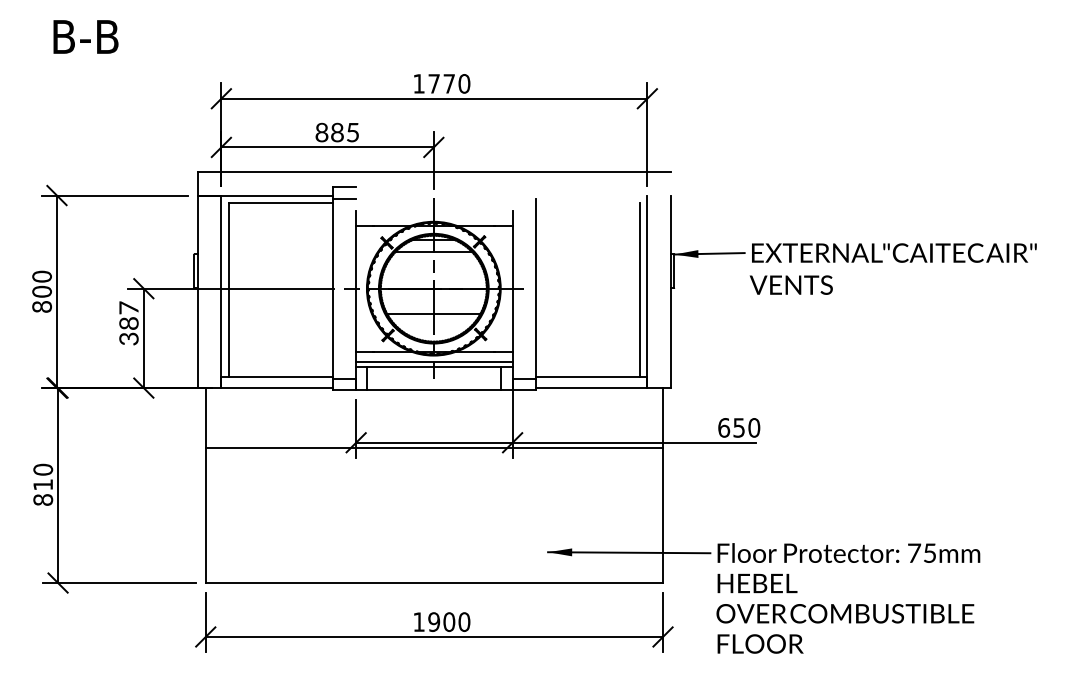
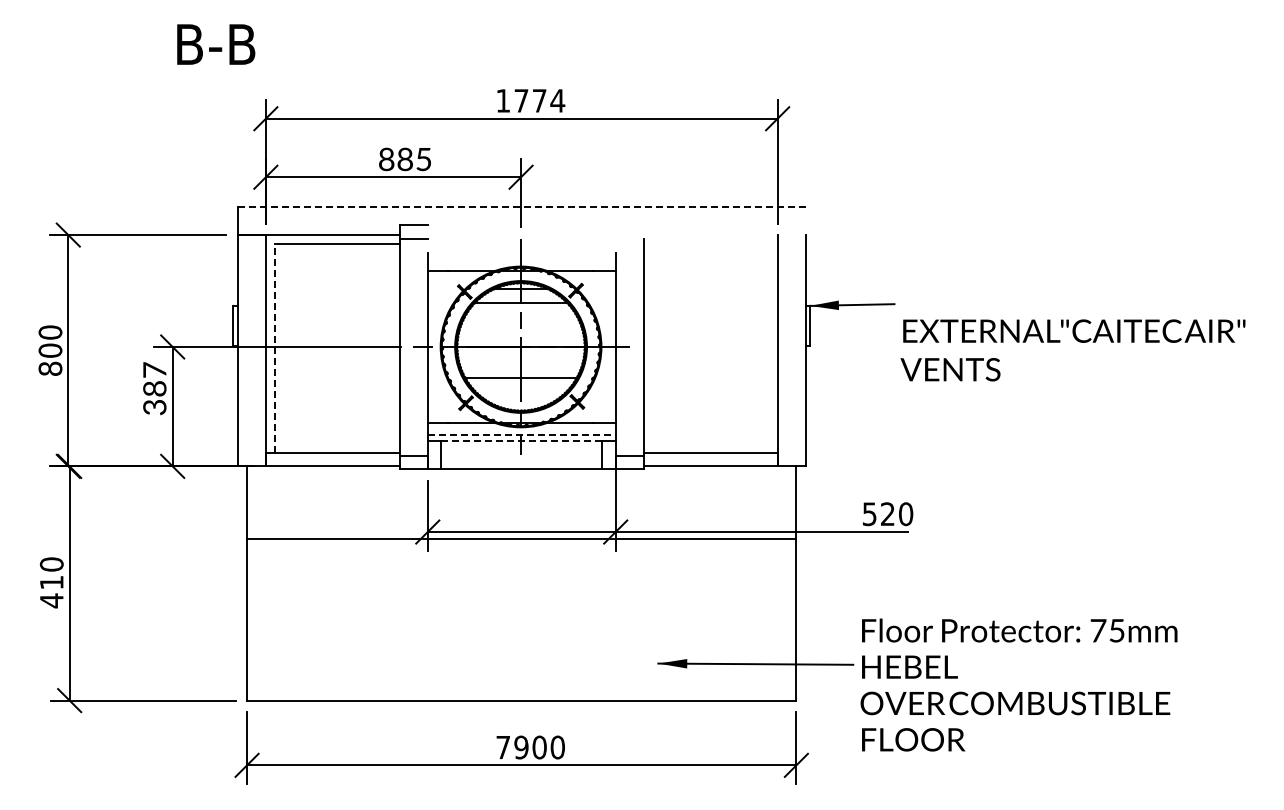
text: (86, 36) -> (216, 44), moved
text: (464, 83) -> (557, 100), 1770 -> 1774
line: (434, 172) -> (521, 207), solid -> dashed
text: (892, 269) -> (1072, 350), moved
line: (228, 289) -> (274, 348), solid -> dashed
line: (639, 289) -> (768, 347), removed
line: (434, 362) -> (521, 435), solid -> dashed
line: (435, 367) -> (522, 441), solid -> dashed
text: (731, 428) -> (878, 514), 650 -> 520
text: (42, 499) -> (51, 600), 810 -> 410
text: (847, 597) -> (1018, 684), moved
text: (418, 622) -> (502, 747), 1900 -> 7900

